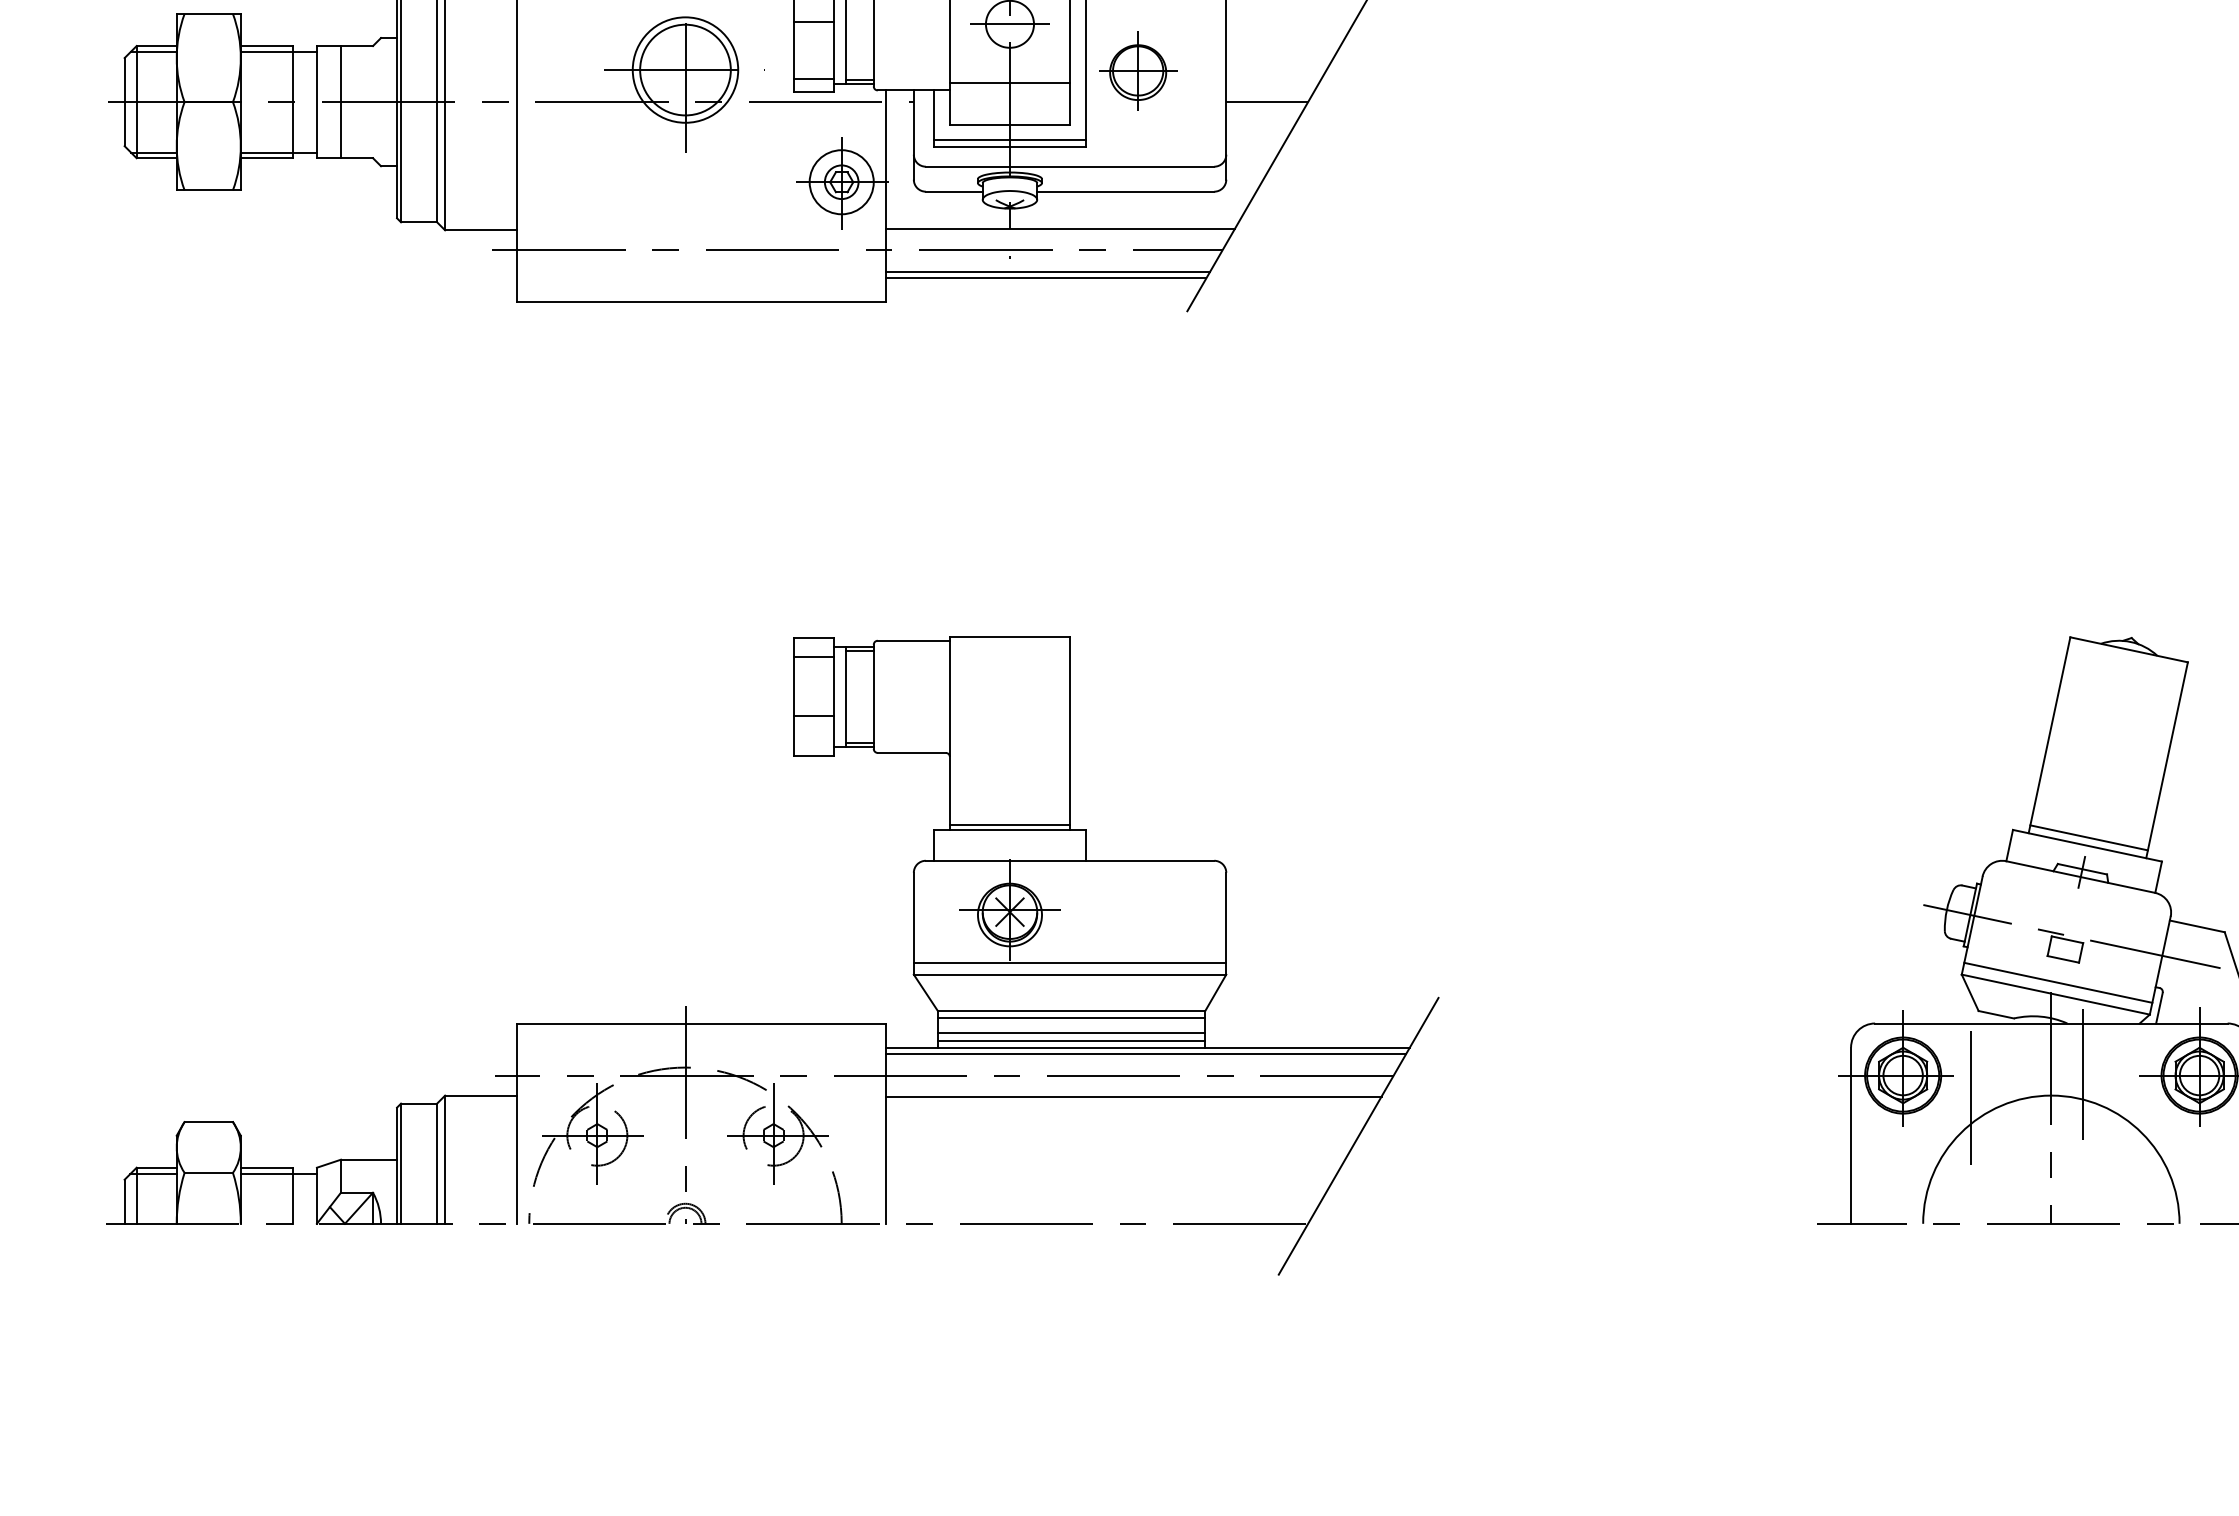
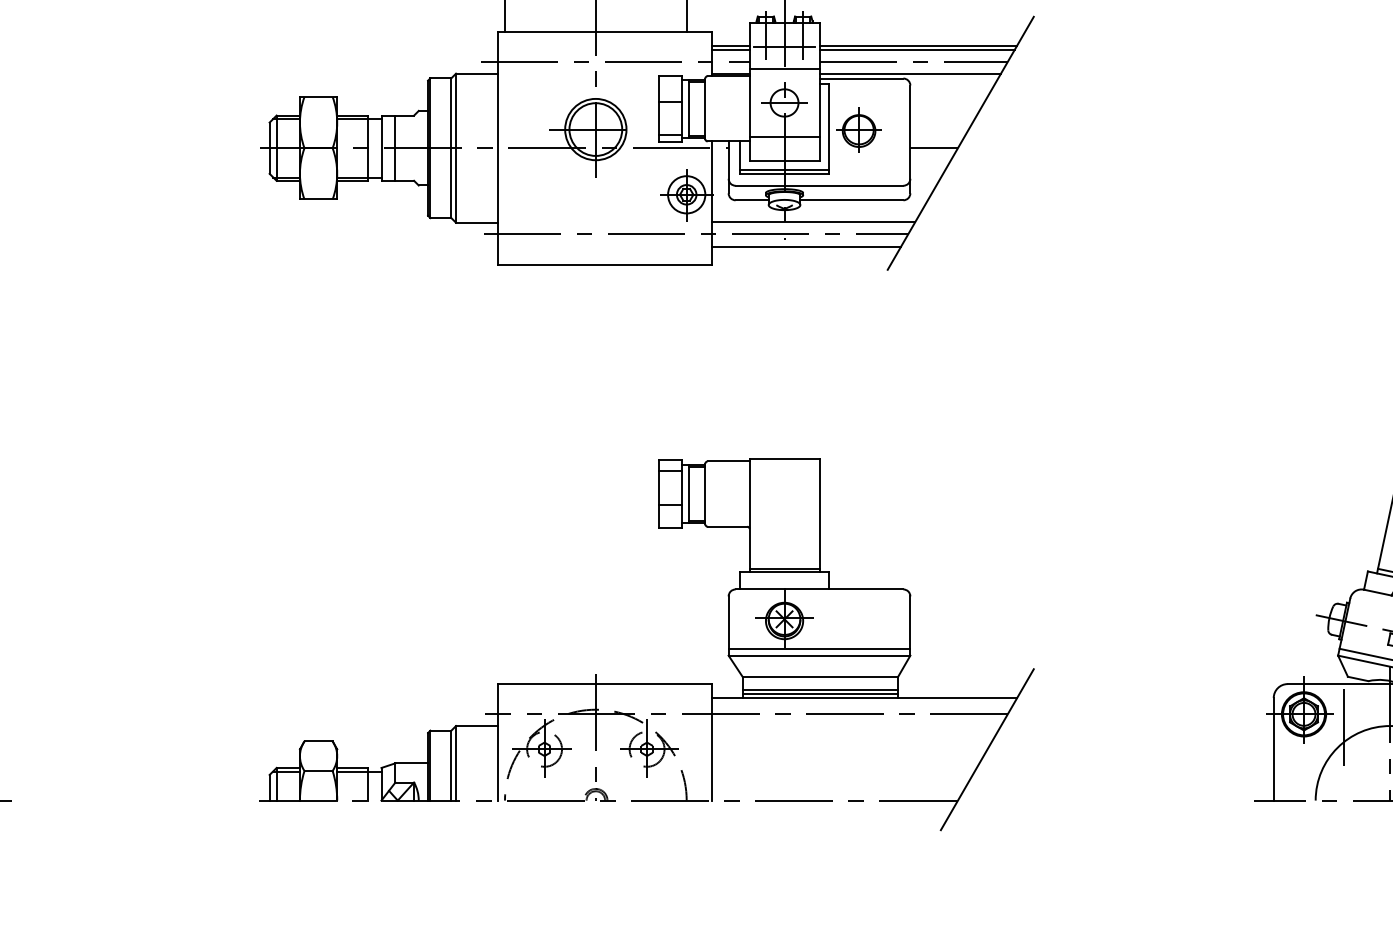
line: (1045, 277) -> (805, 250), removed
line: (1071, 1019) -> (820, 681), removed
line: (1145, 1055) -> (863, 702), removed
line: (1133, 1096) -> (856, 726), removed

